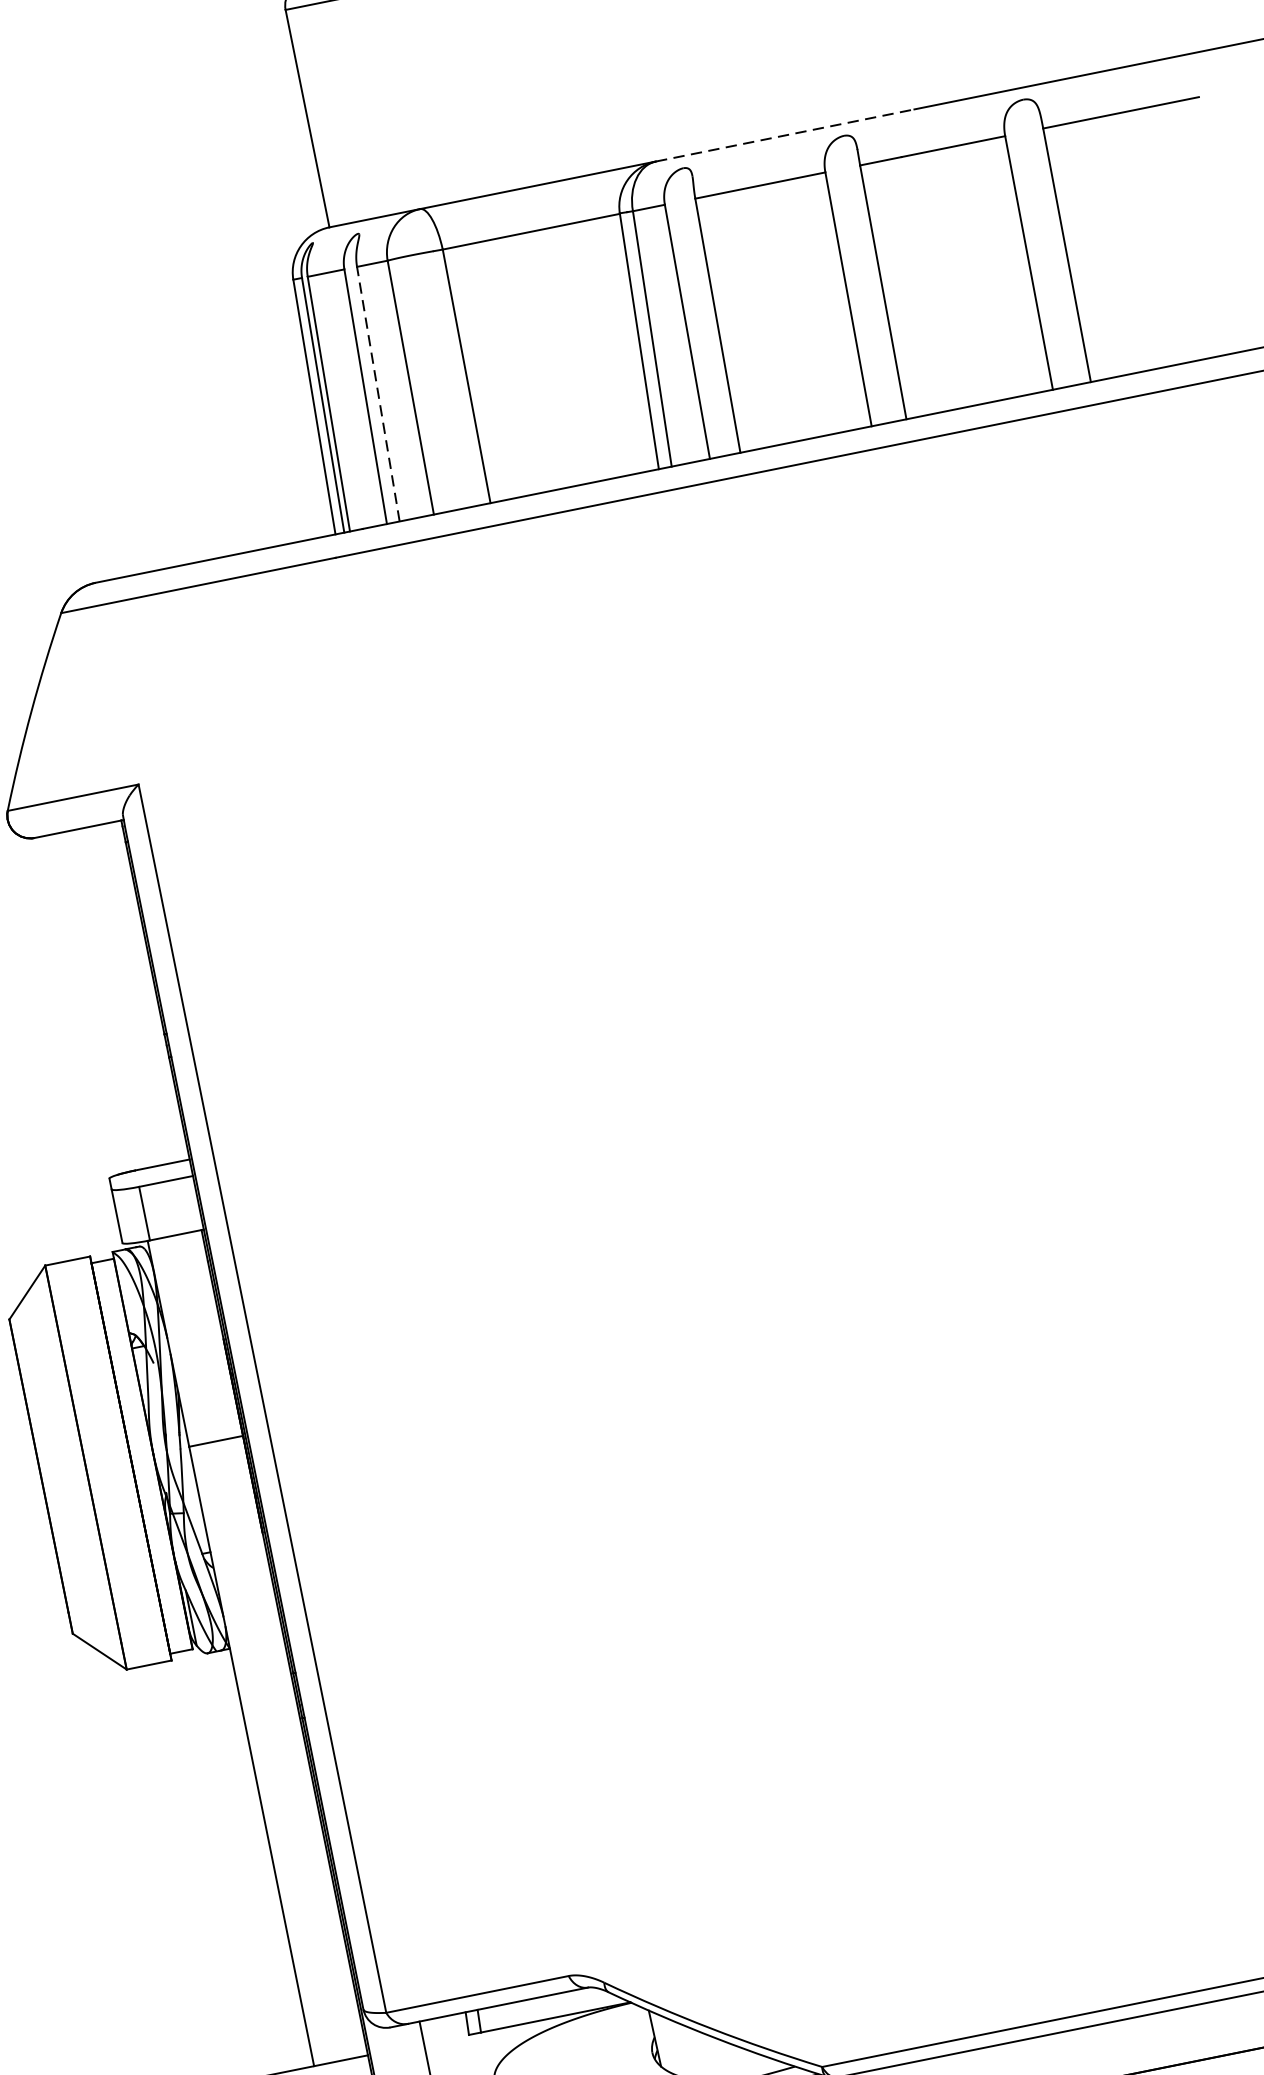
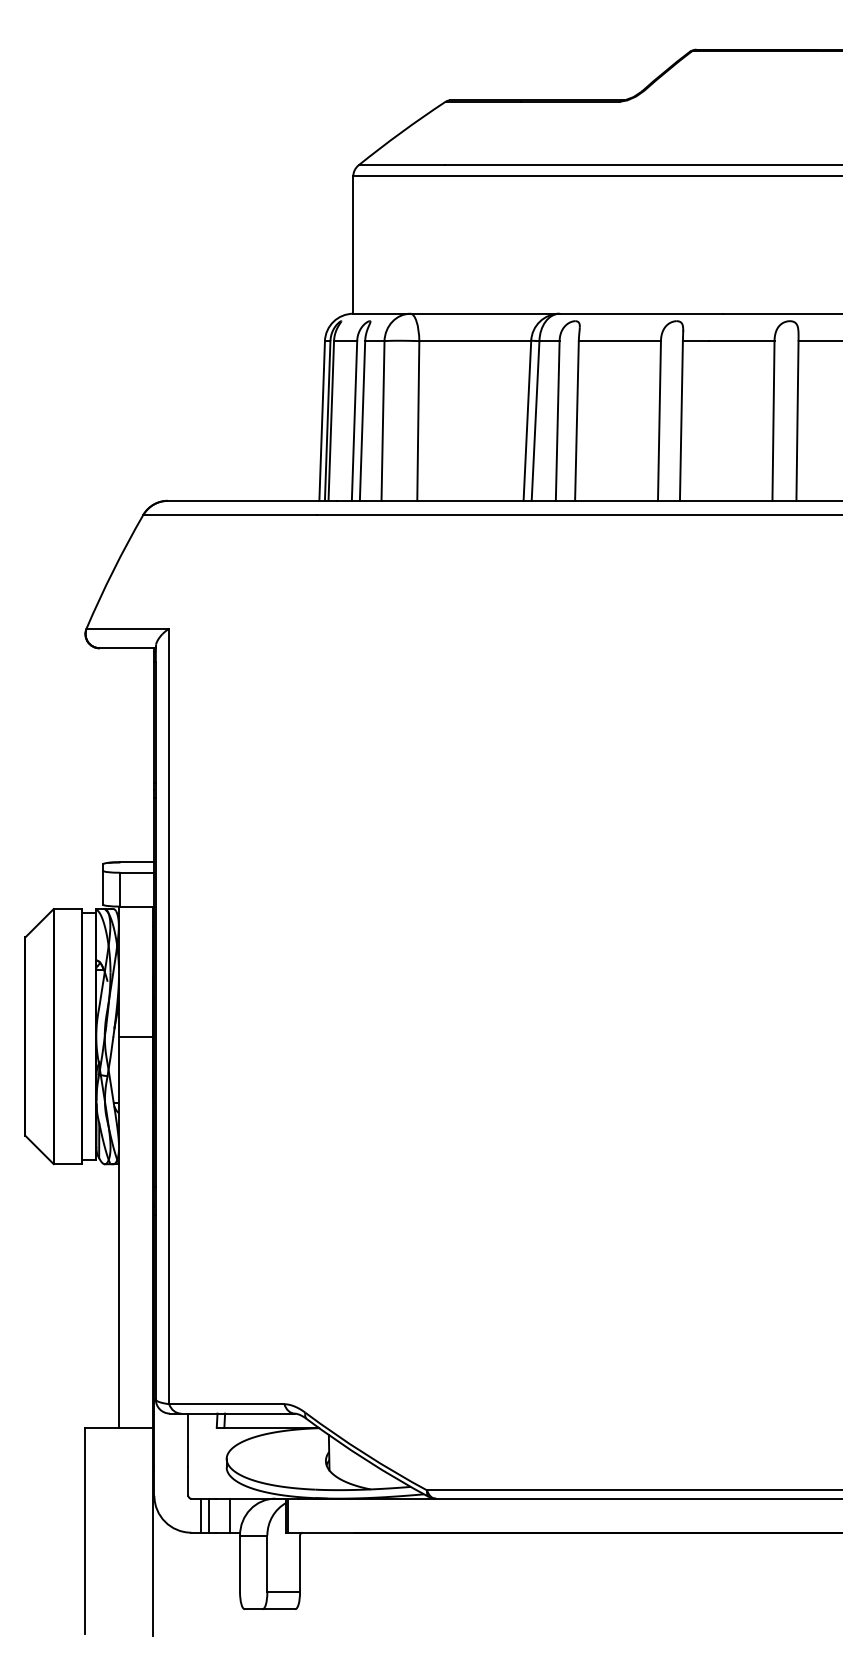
line: (785, 134) -> (641, 313), dashed -> solid
line: (378, 393) -> (362, 420), dashed -> solid

